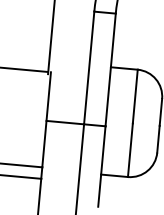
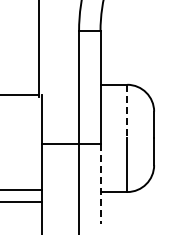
line: (135, 96) -> (127, 111), solid -> dashed
line: (101, 167) -> (100, 184), solid -> dashed

